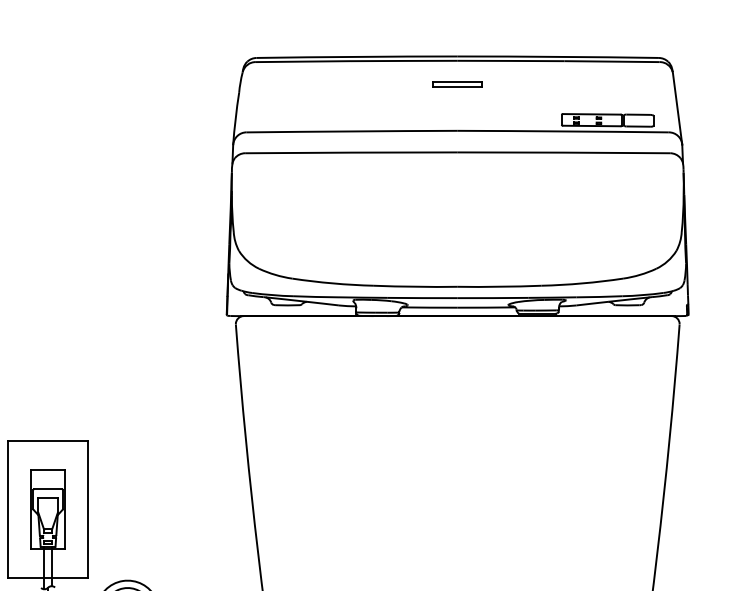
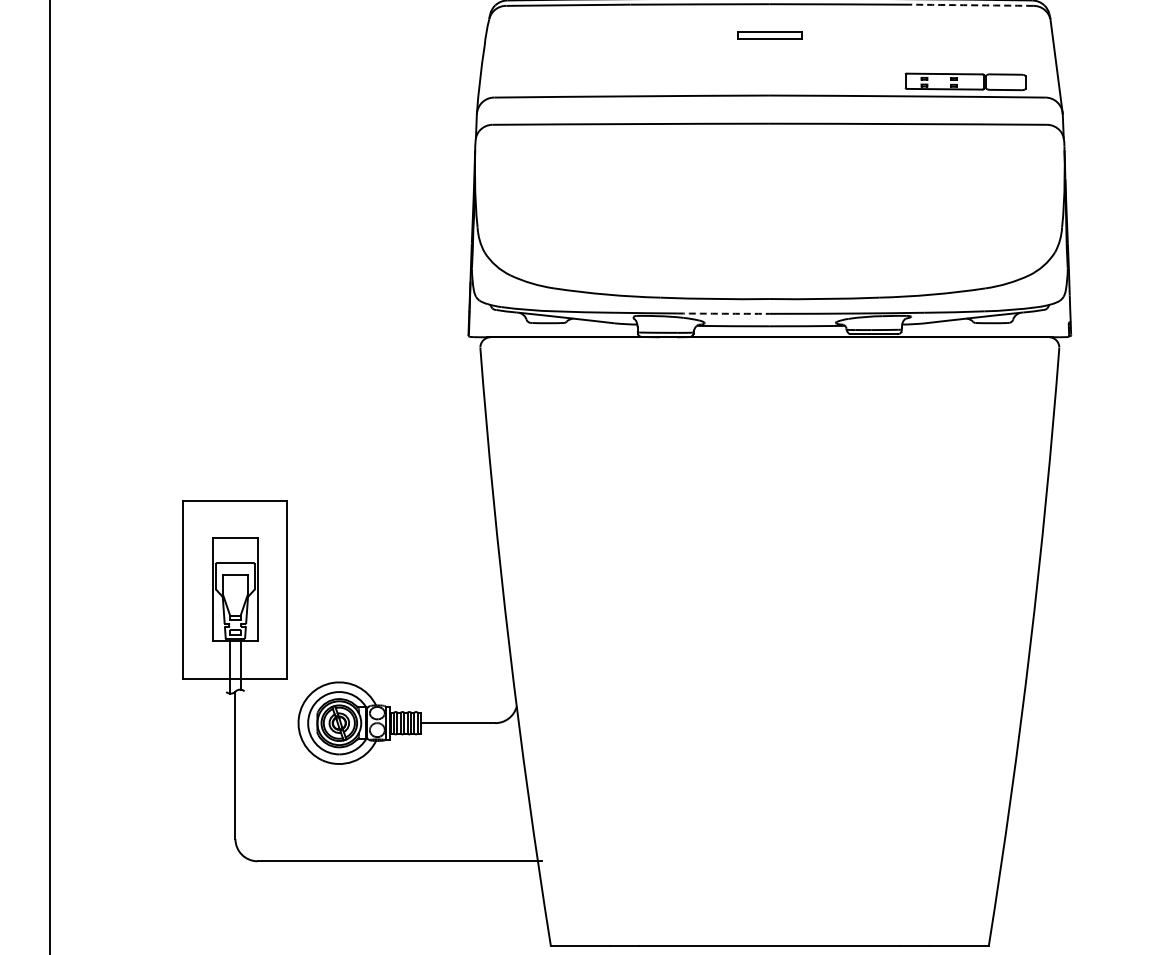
arc: (612, 61) -> (971, 5), solid -> dashed
arc: (422, 297) -> (723, 313), solid -> dashed

